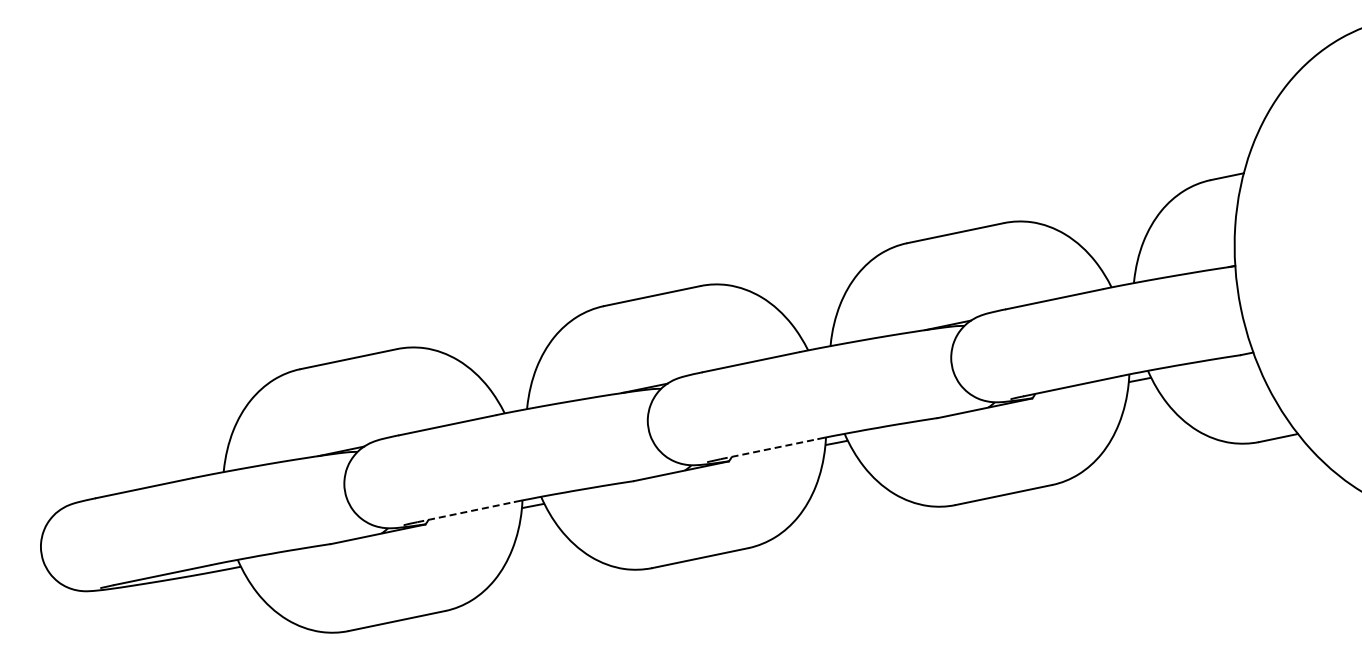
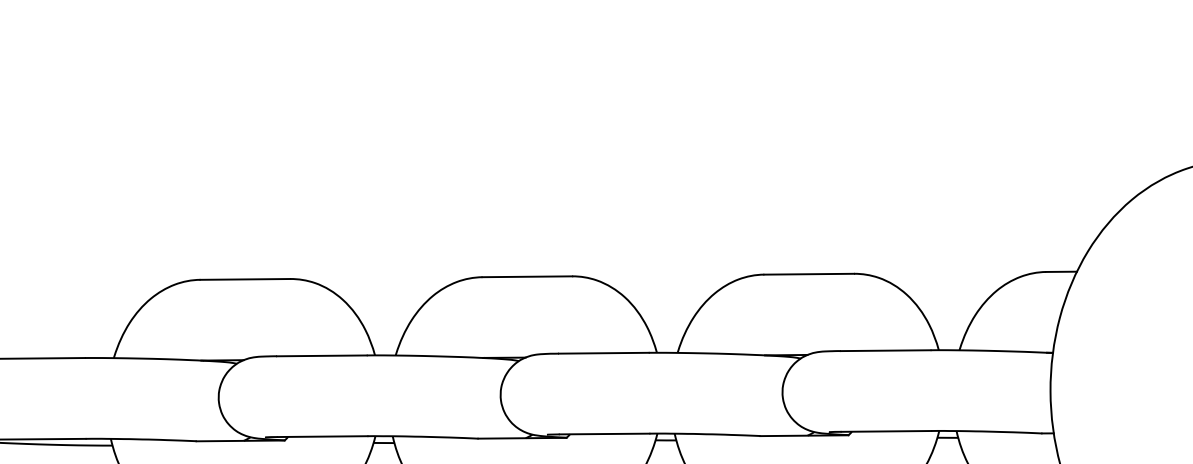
line: (769, 449) -> (604, 434), dashed -> solid
line: (466, 512) -> (323, 437), dashed -> solid

